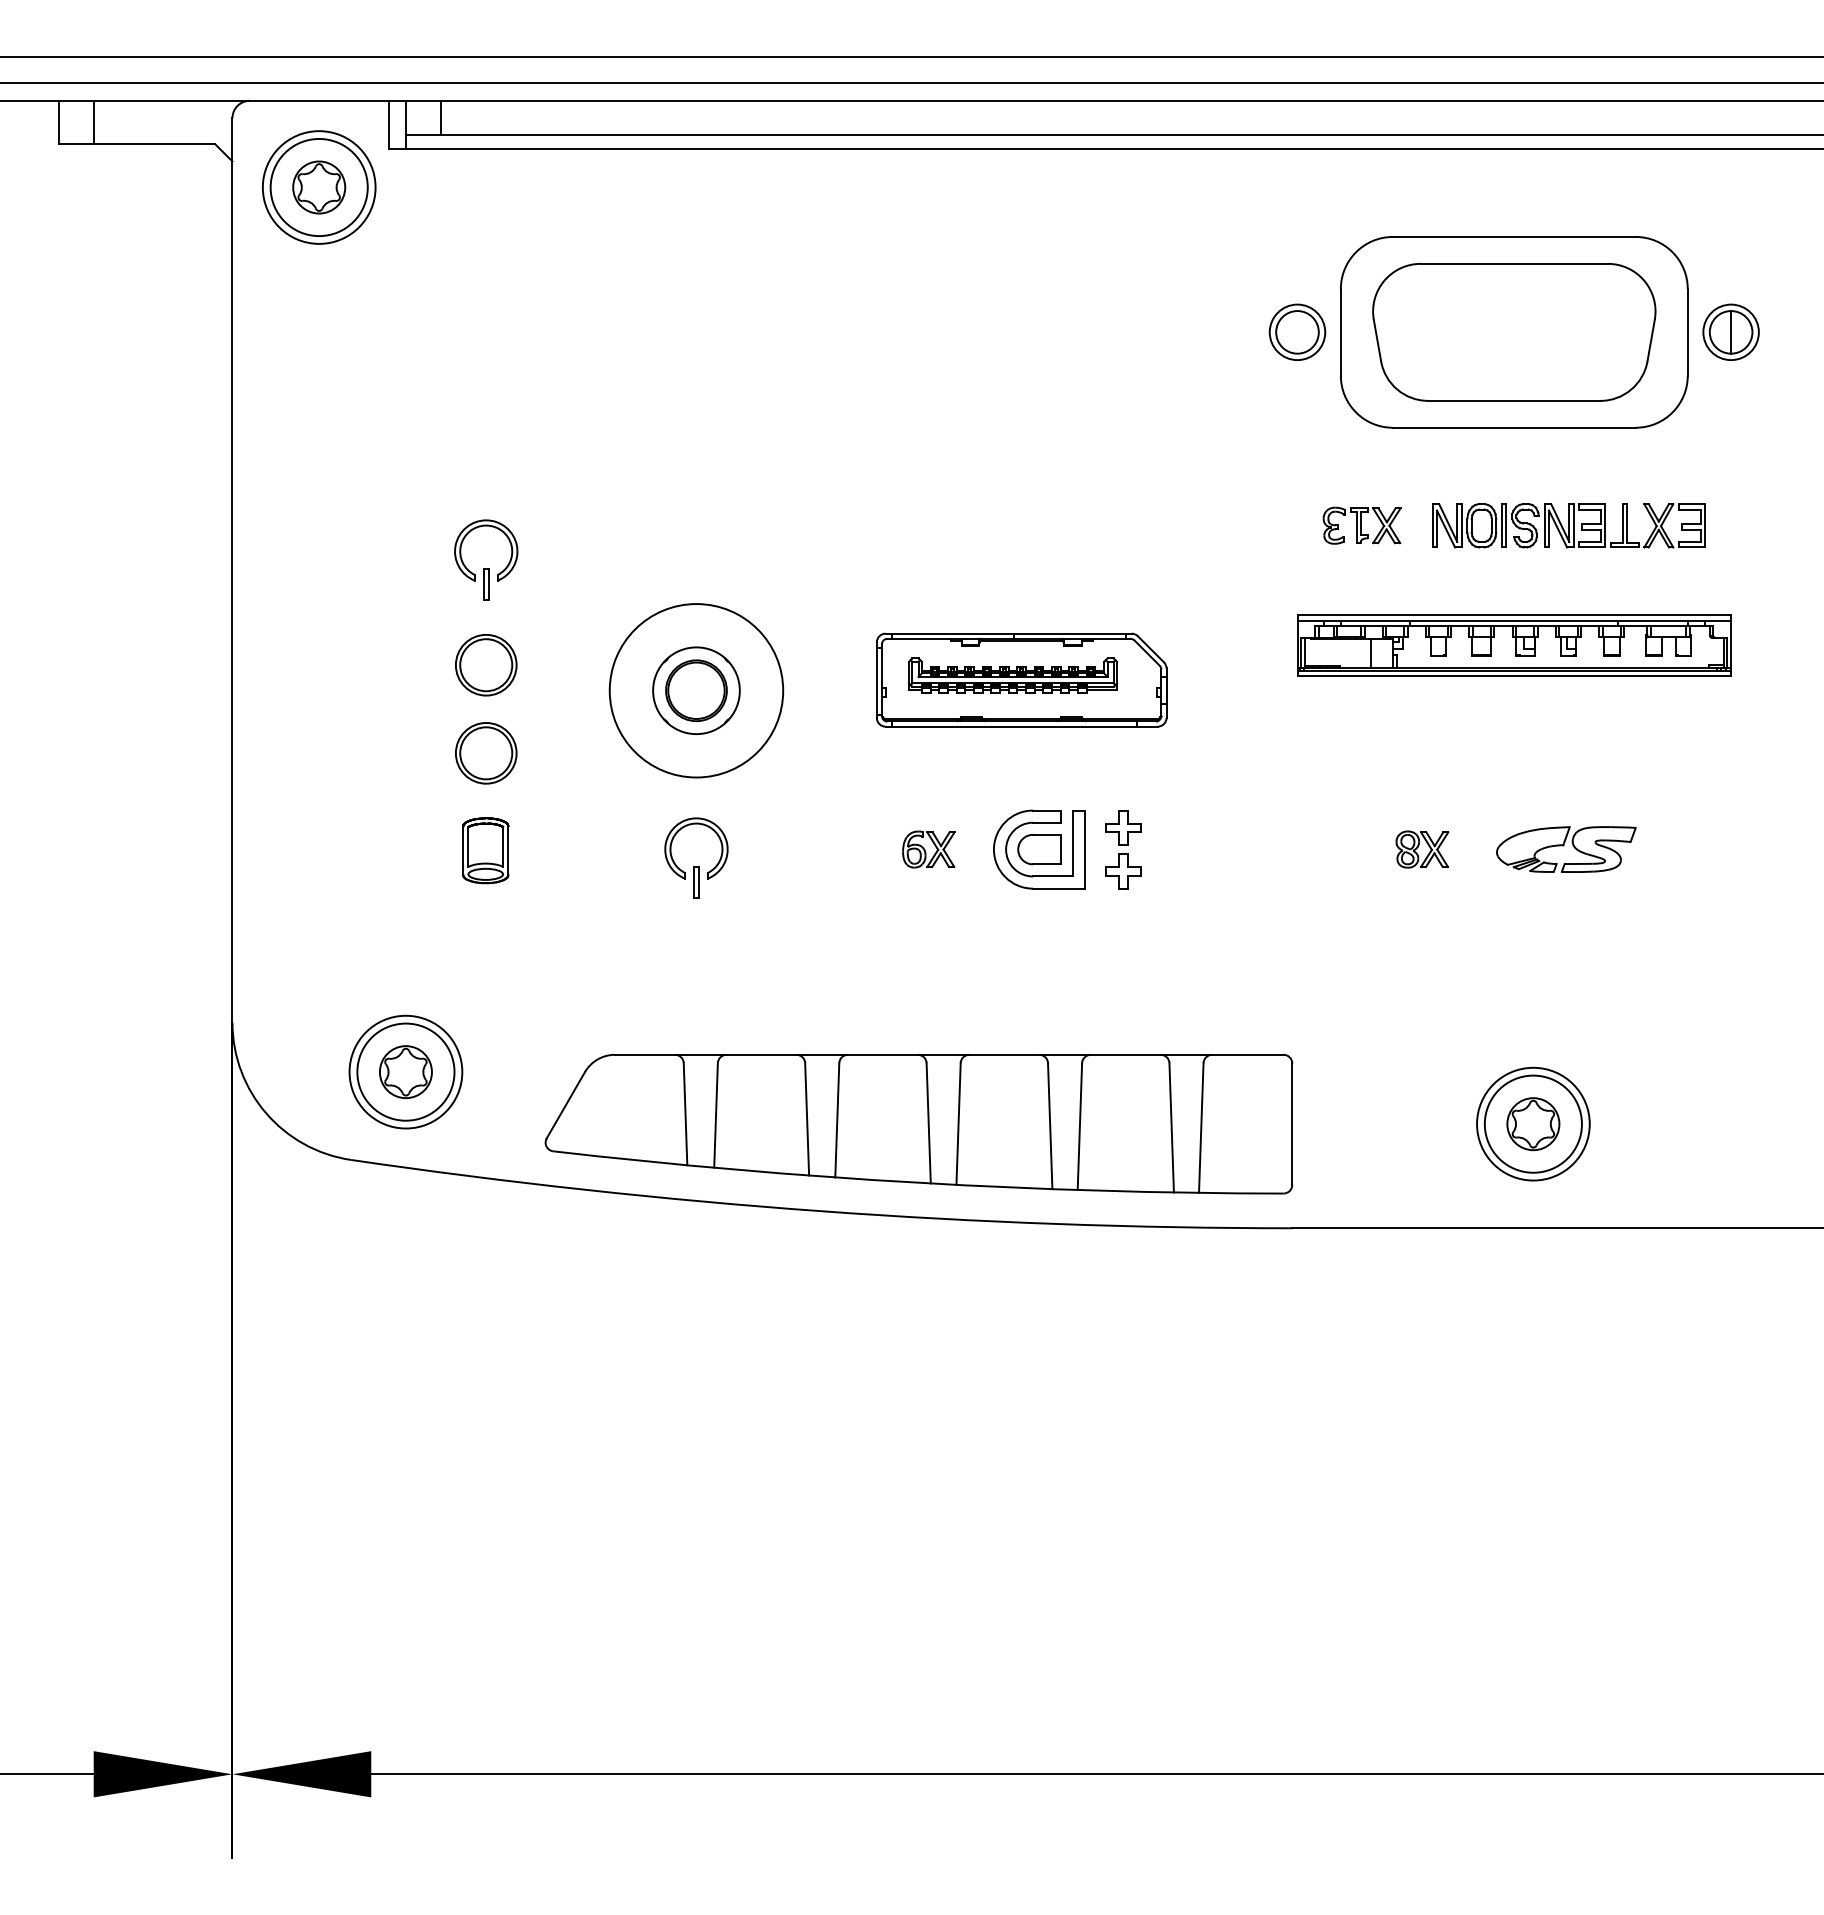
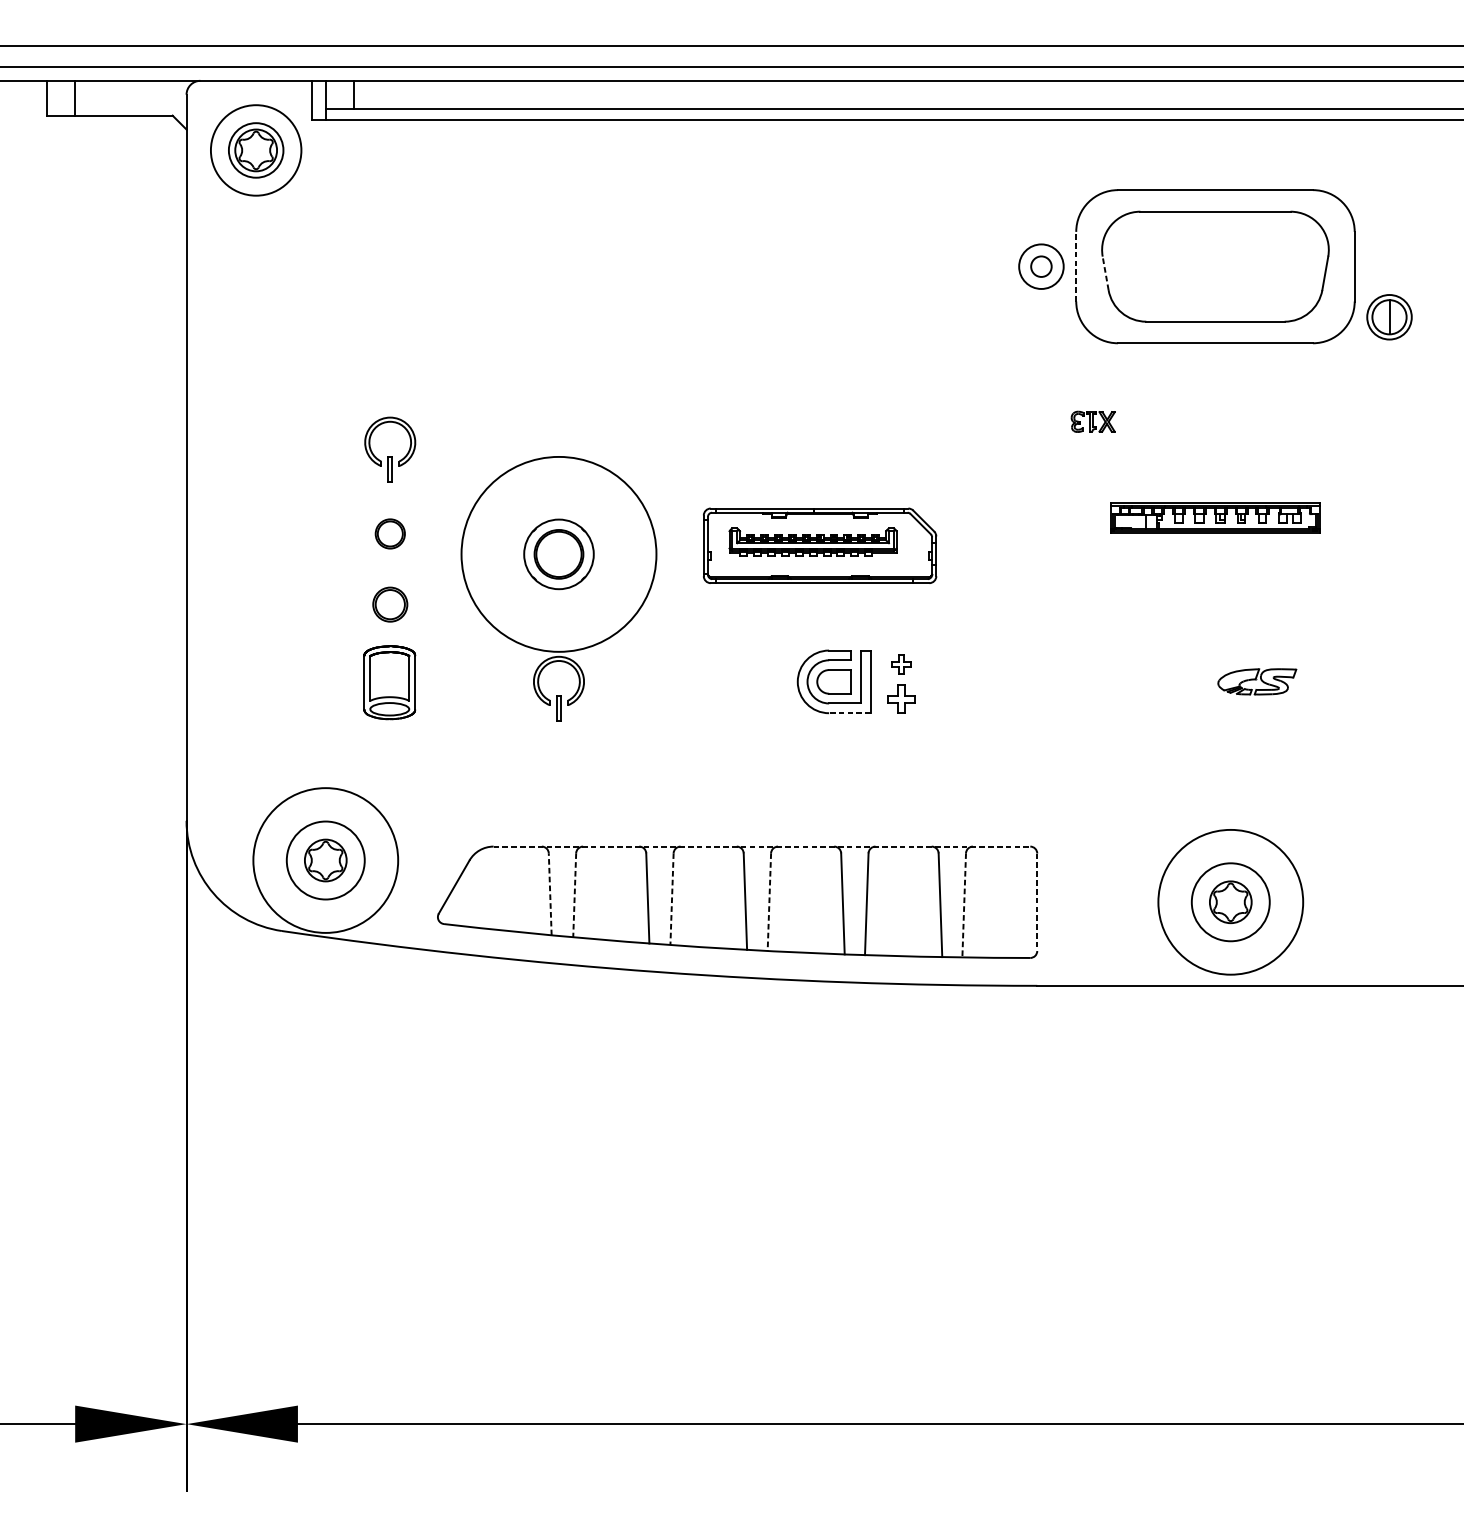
circle: (318, 187) -> (255, 150), size x0.7
line: (1340, 331) -> (1075, 266), solid -> dashed
part: (1730, 331) -> (1389, 316), moved
circle: (1297, 332) -> (1041, 266), size x0.6
line: (1377, 340) -> (1105, 273), solid -> dashed
part: (1361, 525) -> (1092, 421), size x0.7
part: (1568, 525) -> (1258, 421), removed
part: (1514, 645) -> (1215, 518), size x0.6
part: (486, 665) -> (390, 534), size x0.6
circle: (696, 690) -> (559, 554), size x1.4
part: (486, 753) -> (390, 604), size x0.7
part: (1123, 827) -> (901, 664), size x0.7
part: (928, 849) -> (745, 681), removed
part: (1422, 849) -> (1141, 681), removed
part: (1566, 849) -> (1257, 681), size x0.7
part: (485, 850) -> (389, 682), size x1.4
line: (1058, 888) -> (849, 713), solid -> dashed
line: (949, 1054) -> (762, 846), solid -> dashed
circle: (405, 1071) -> (325, 860), size x1.6
line: (685, 1113) -> (550, 893), solid -> dashed
line: (716, 1115) -> (575, 895), solid -> dashed
line: (837, 1120) -> (672, 899), solid -> dashed
circle: (1533, 1123) -> (1230, 901), size x1.6
line: (958, 1124) -> (769, 902), solid -> dashed
line: (1292, 1124) -> (1037, 902), solid -> dashed
line: (1201, 1128) -> (964, 905), solid -> dashed

